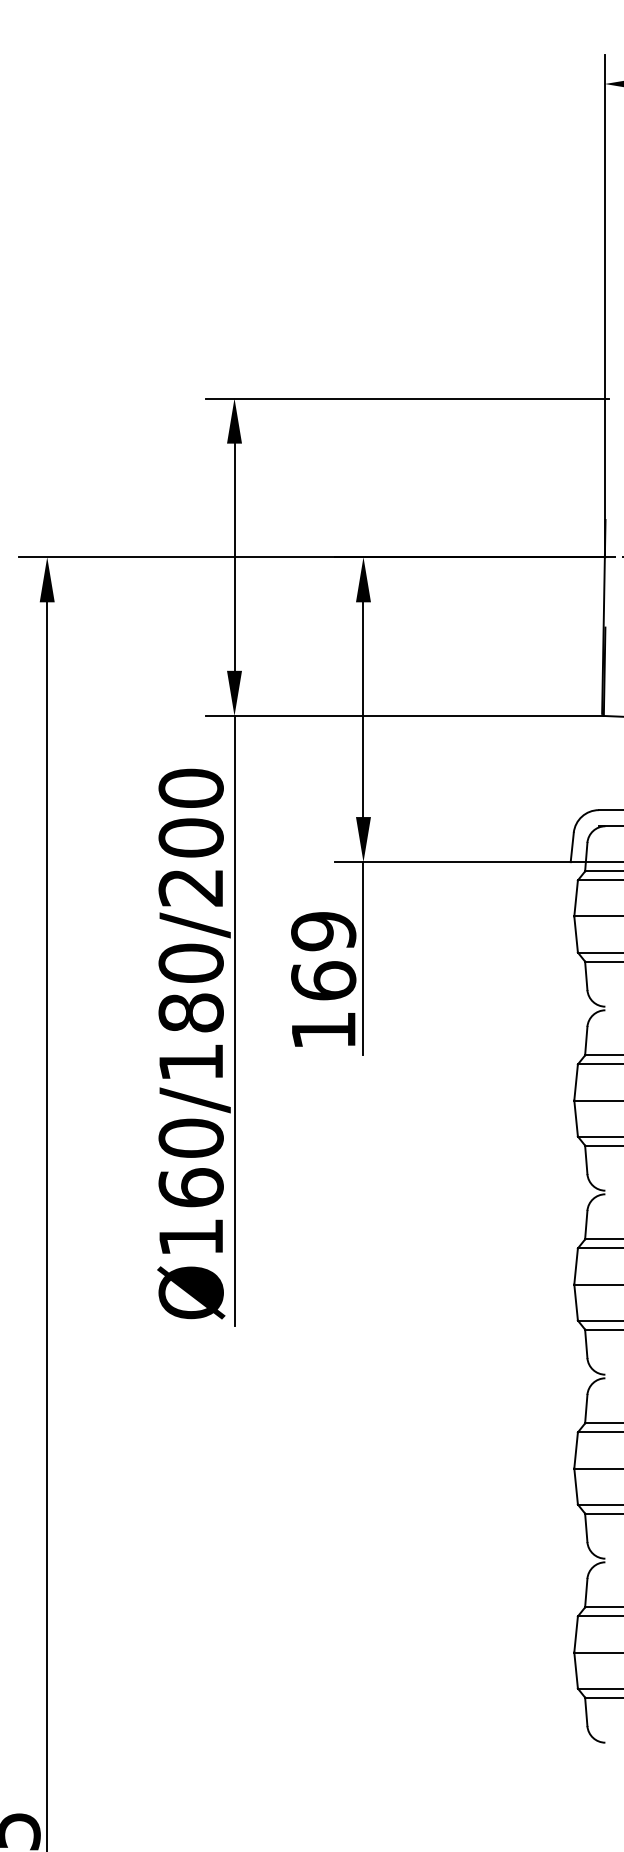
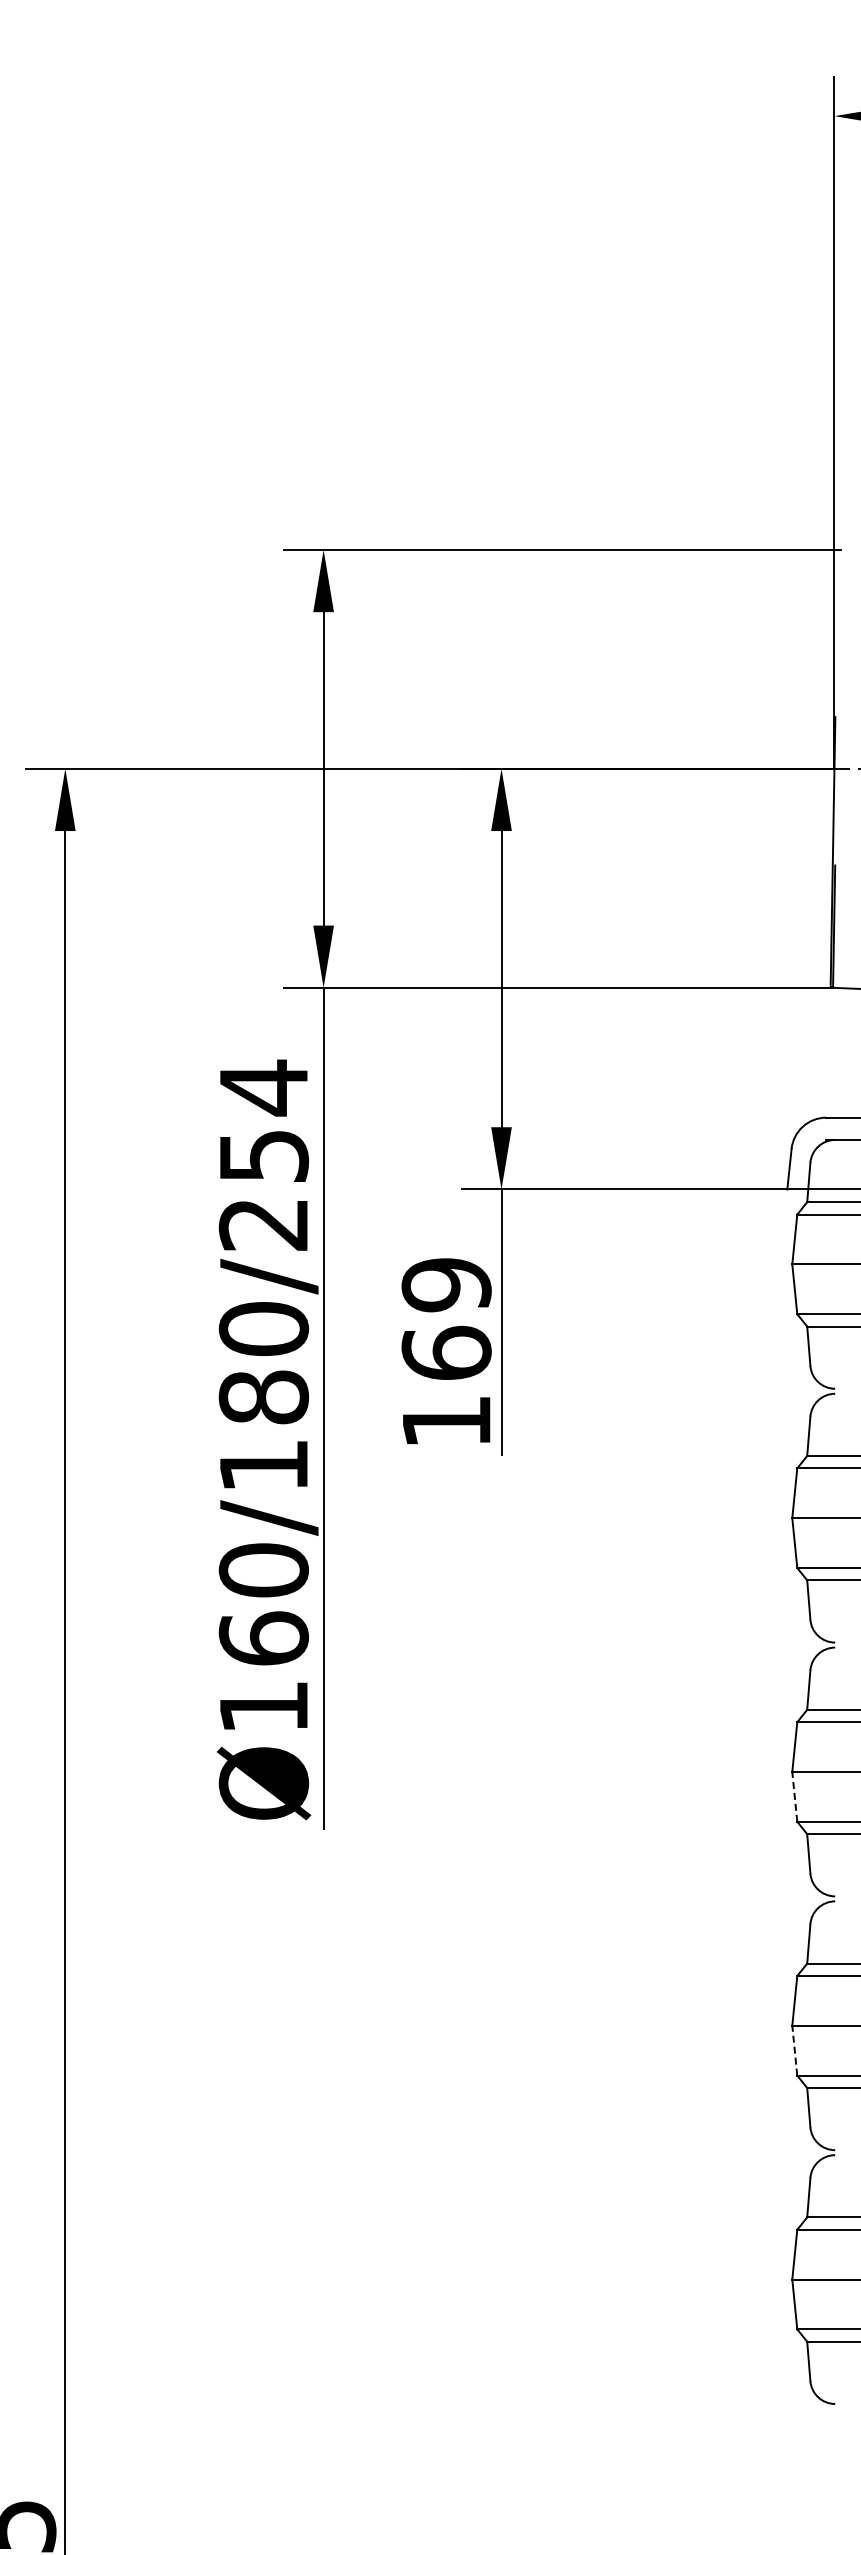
text: (190, 812) -> (263, 1121), Ø160/180/200 -> Ø160/180/254
line: (575, 1302) -> (794, 1796), solid -> dashed
line: (575, 1486) -> (794, 2050), solid -> dashed

